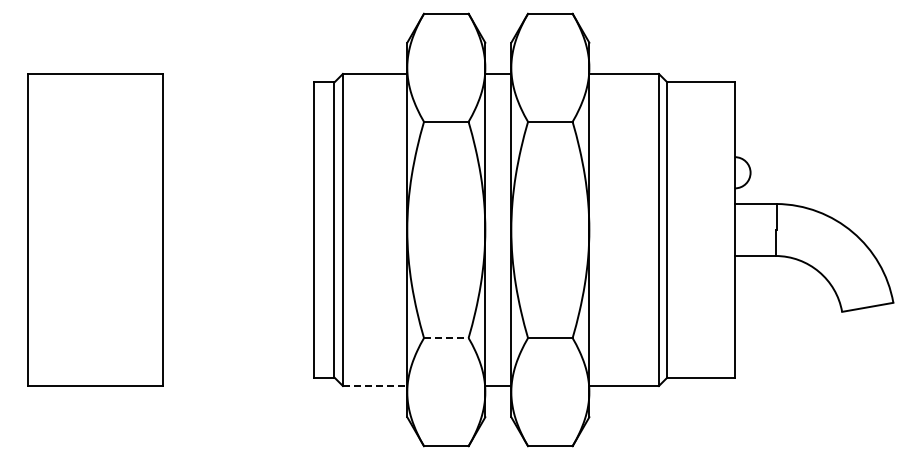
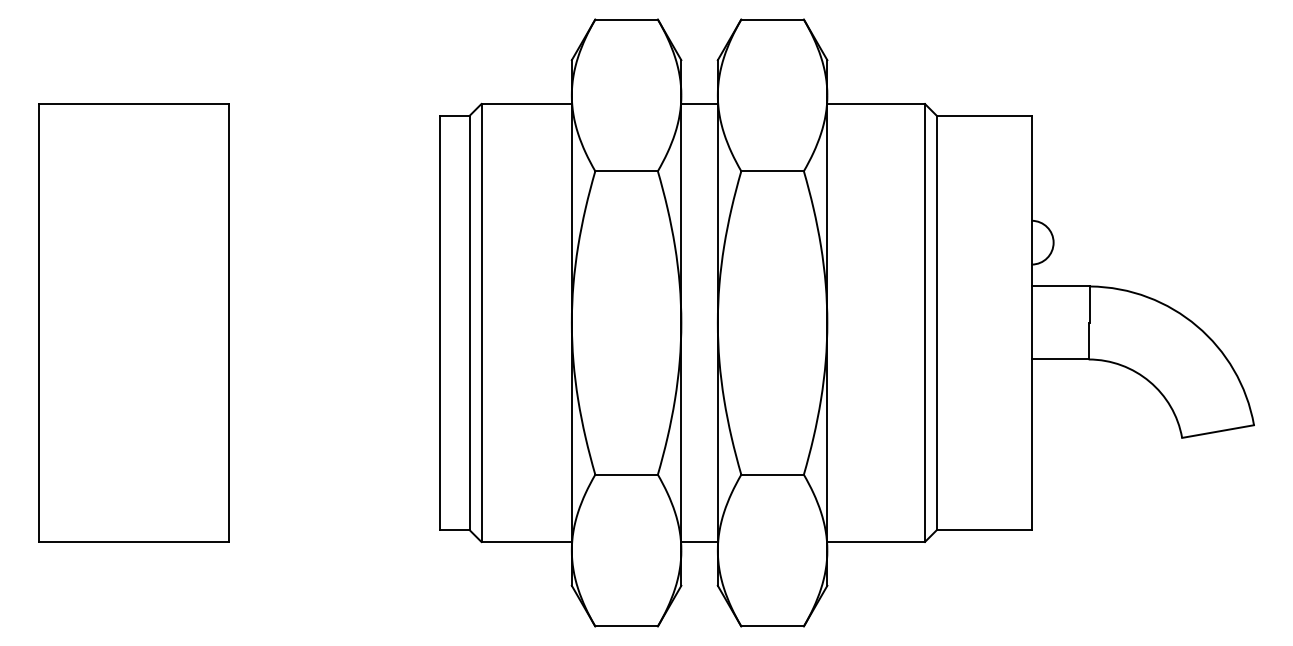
line: (446, 338) -> (626, 475), dashed -> solid
line: (375, 386) -> (527, 542), dashed -> solid

